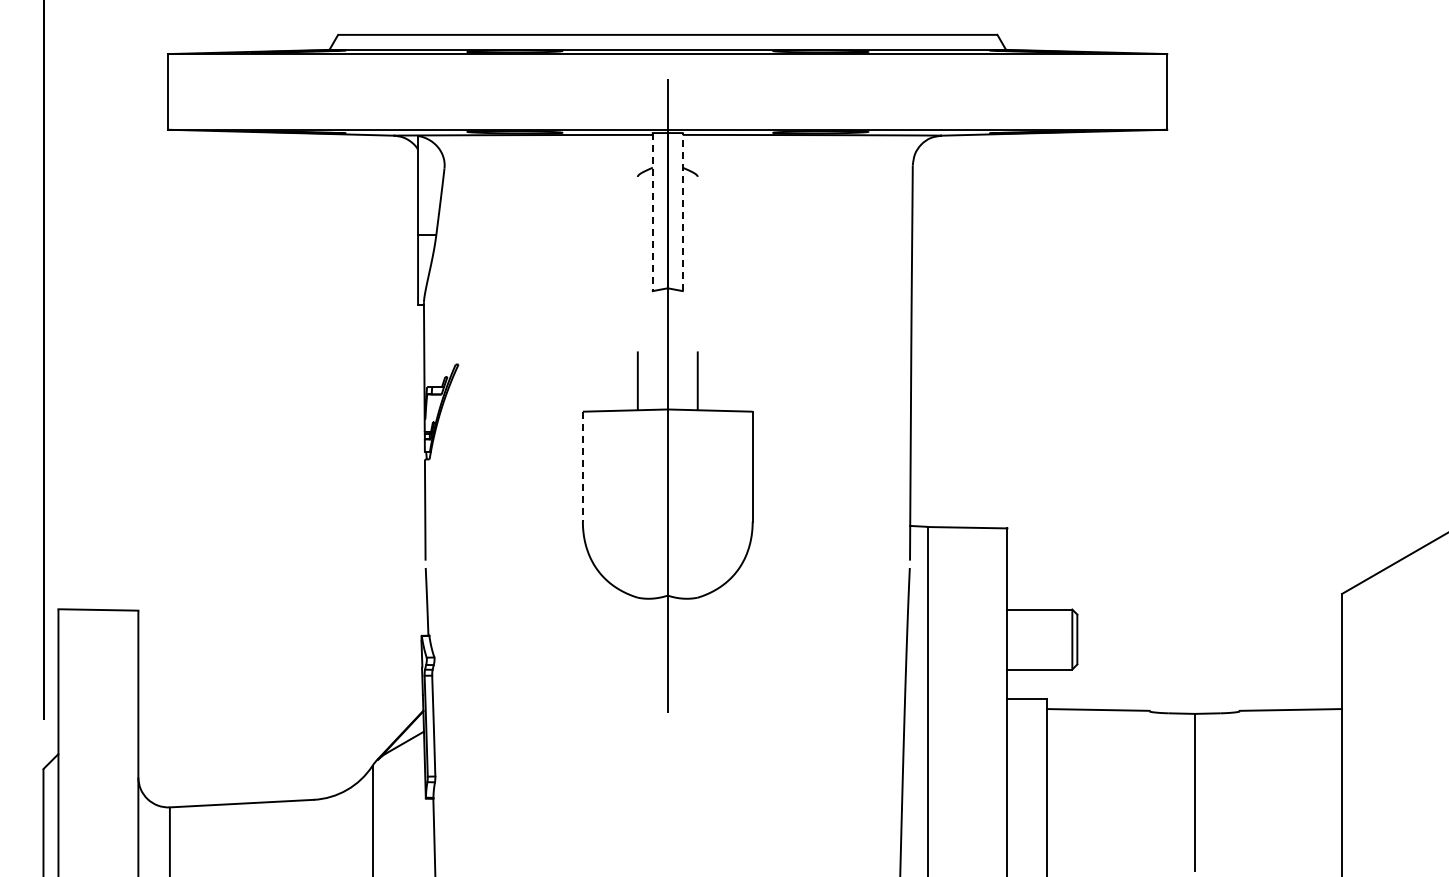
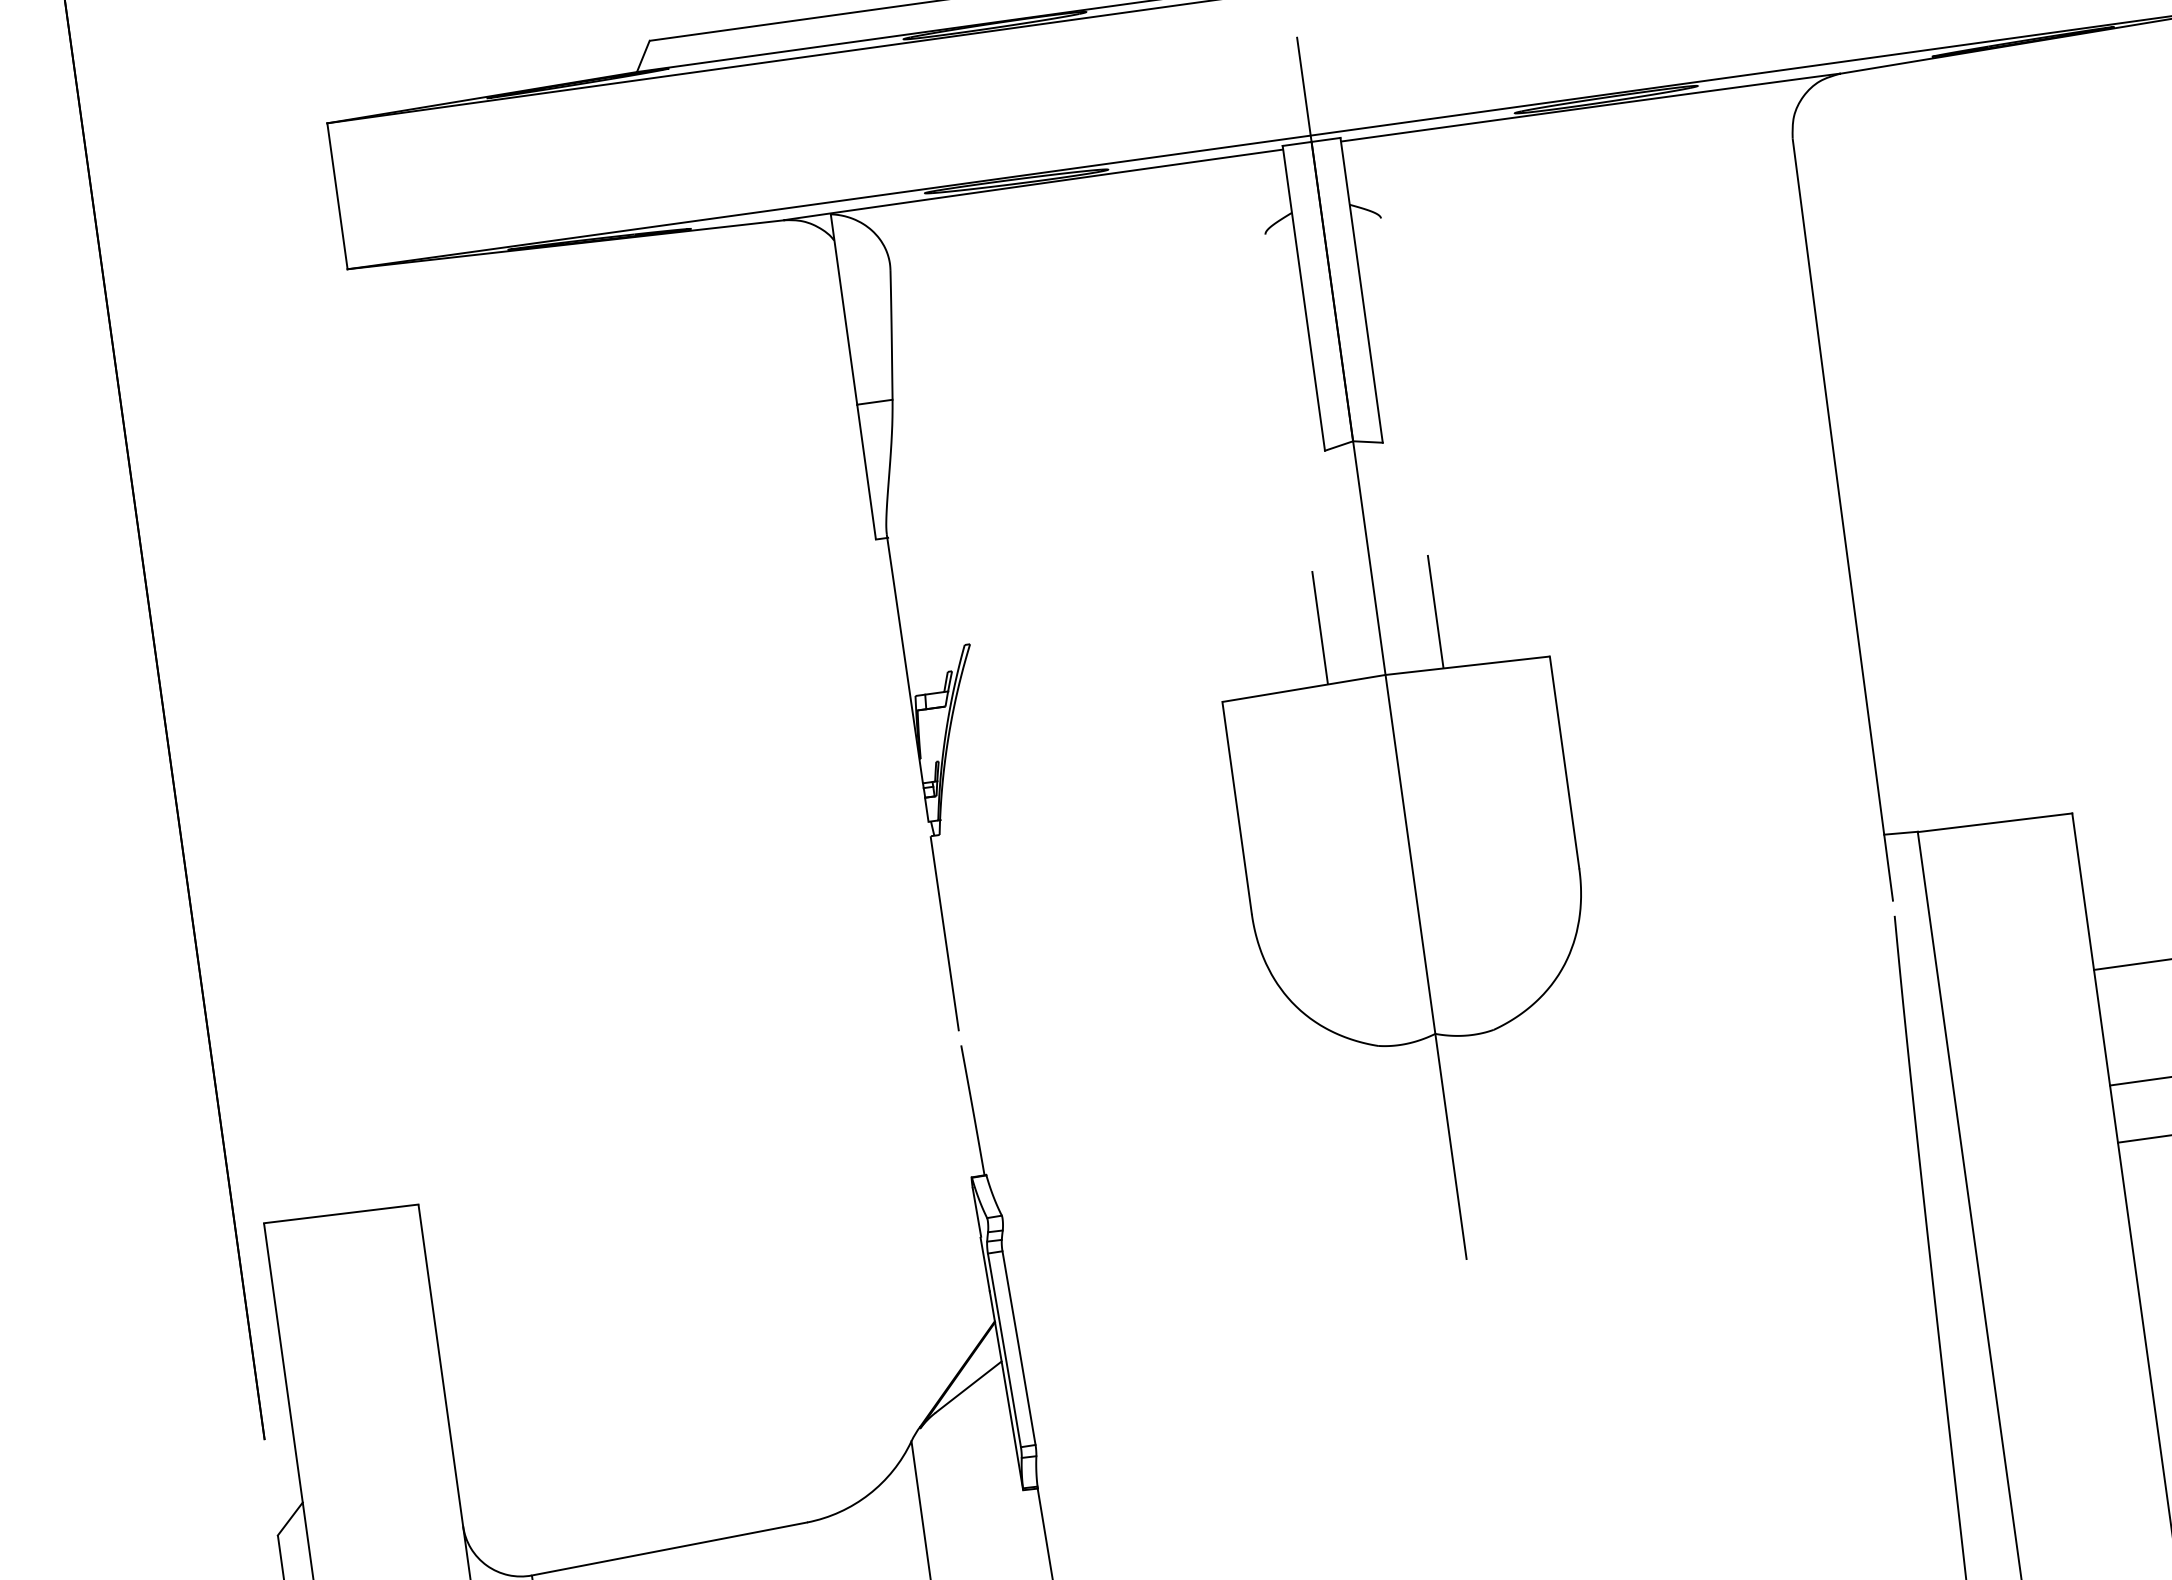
line: (682, 211) -> (1360, 289), dashed -> solid
line: (652, 212) -> (1303, 299), dashed -> solid
line: (582, 466) -> (1236, 807), dashed -> solid

